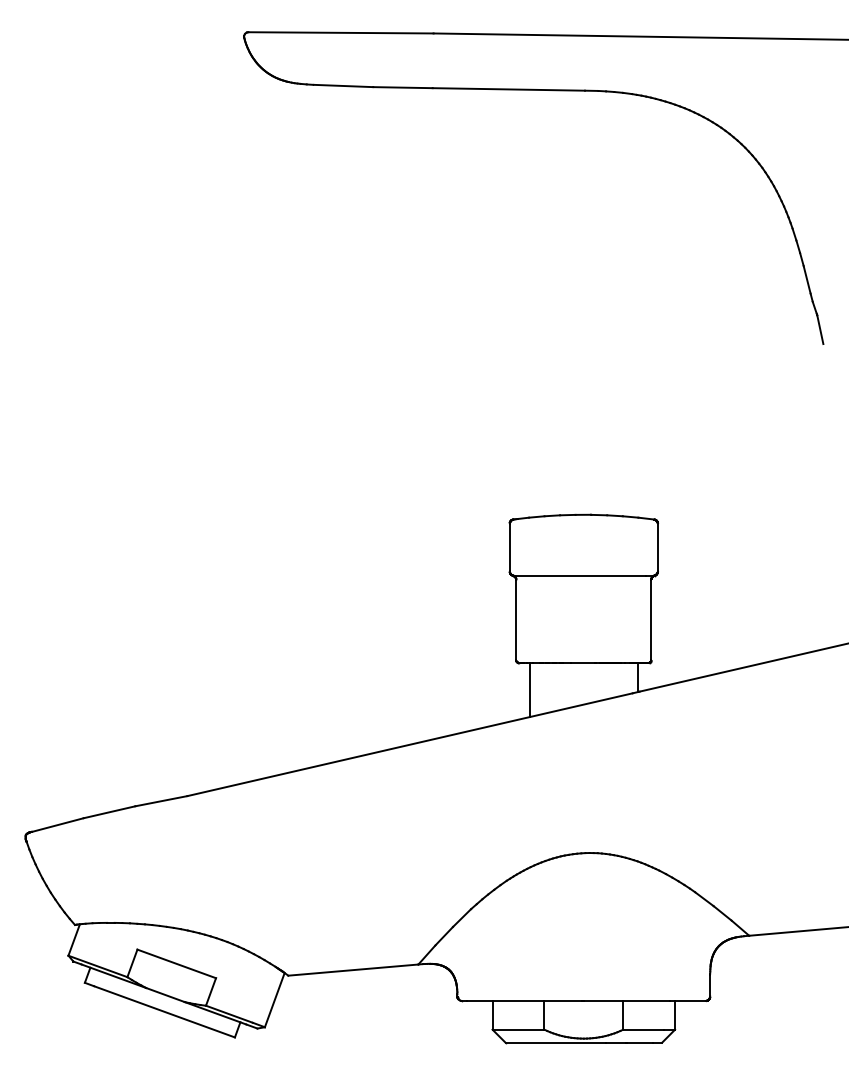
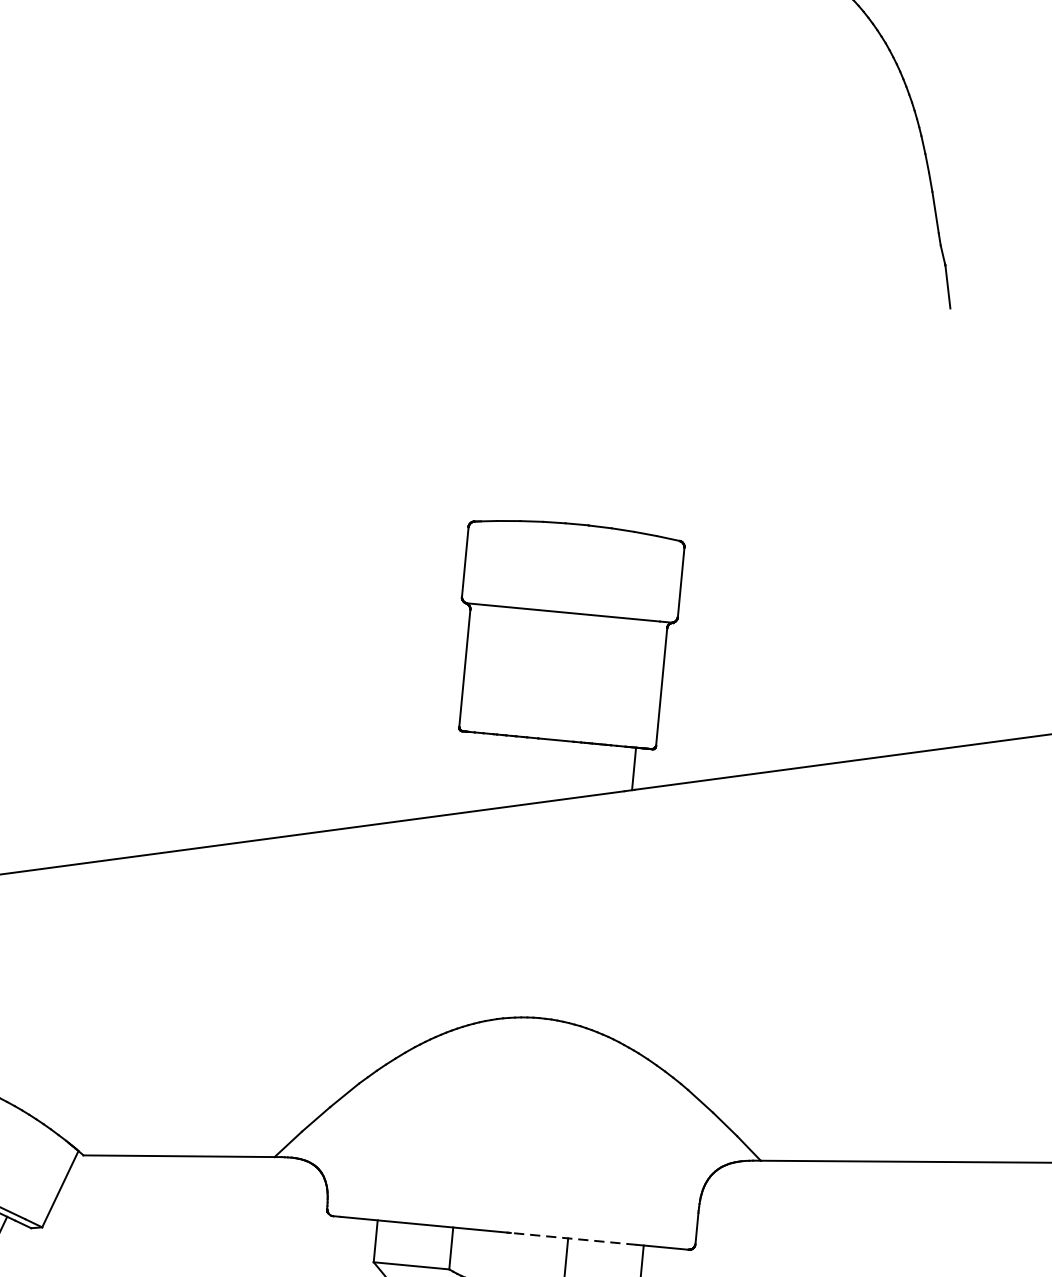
line: (529, 689) -> (474, 771), removed
line: (626, 1000) -> (572, 1238), solid -> dashed

